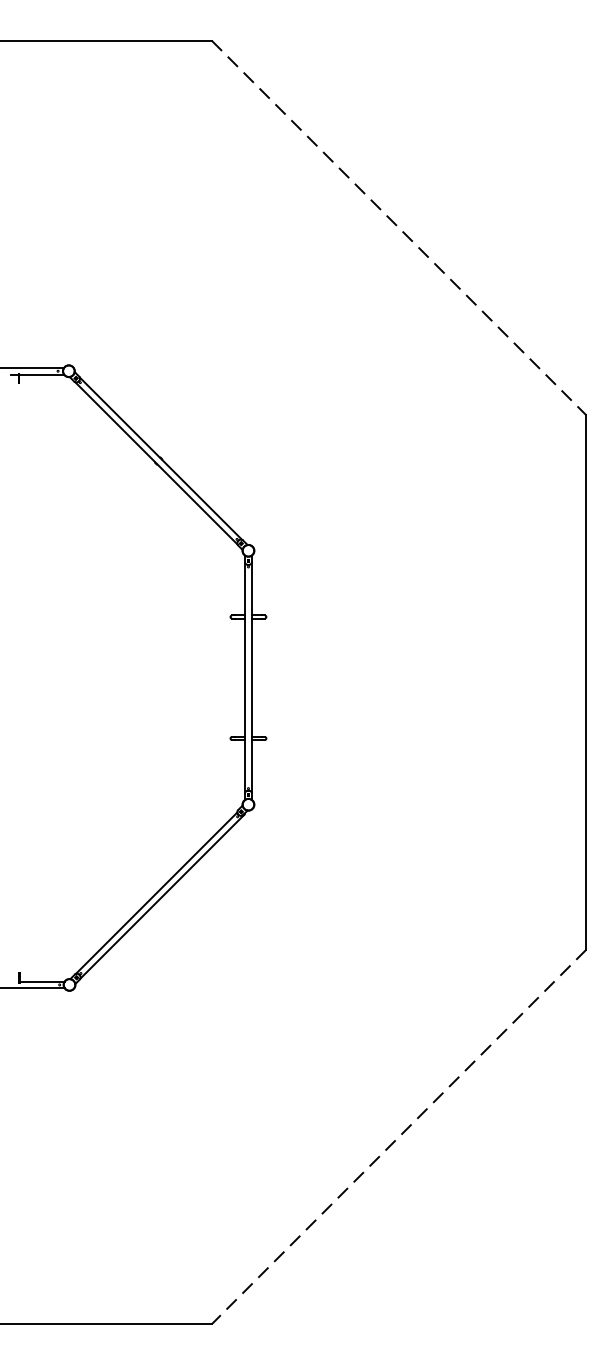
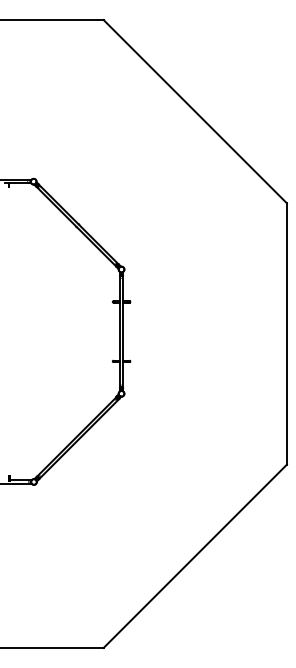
line: (399, 227) -> (195, 111), dashed -> solid
line: (399, 1137) -> (195, 556), dashed -> solid

